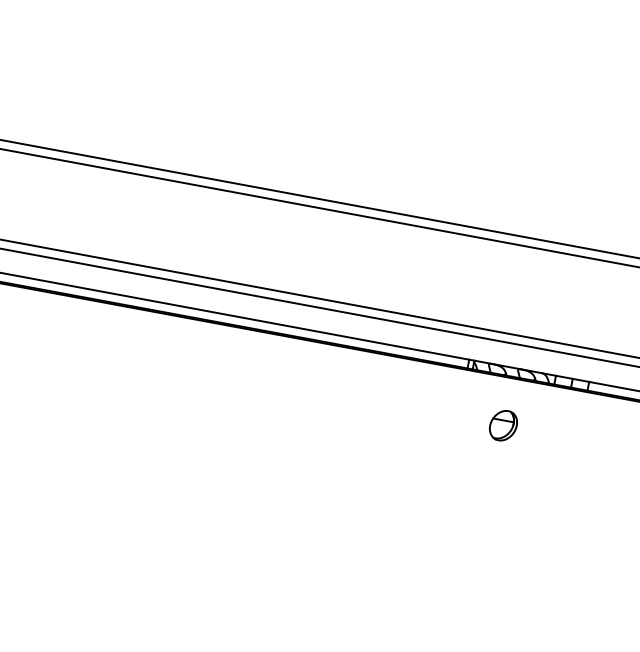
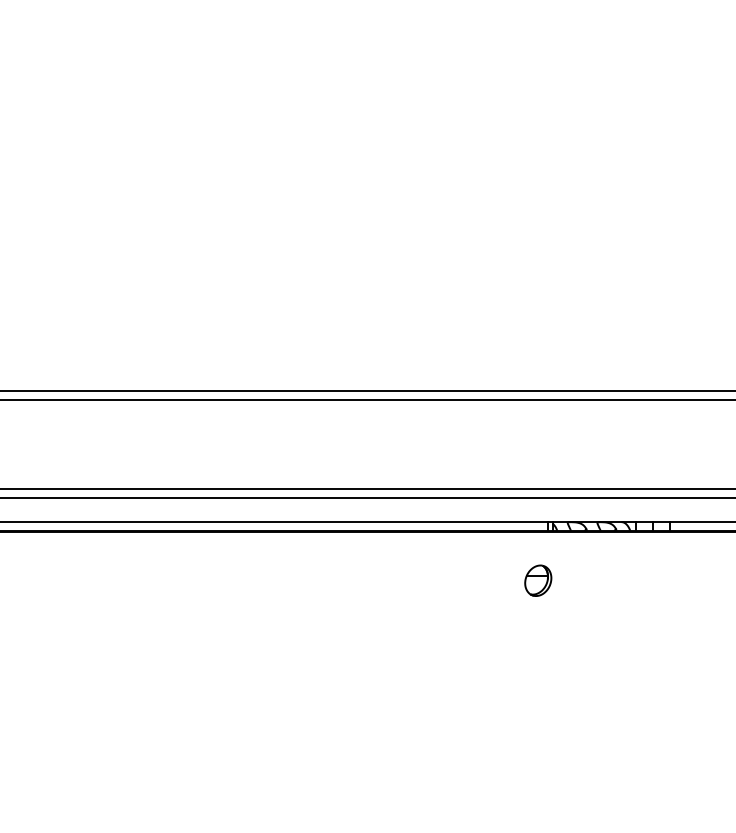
part: (503, 425) -> (538, 580), moved

